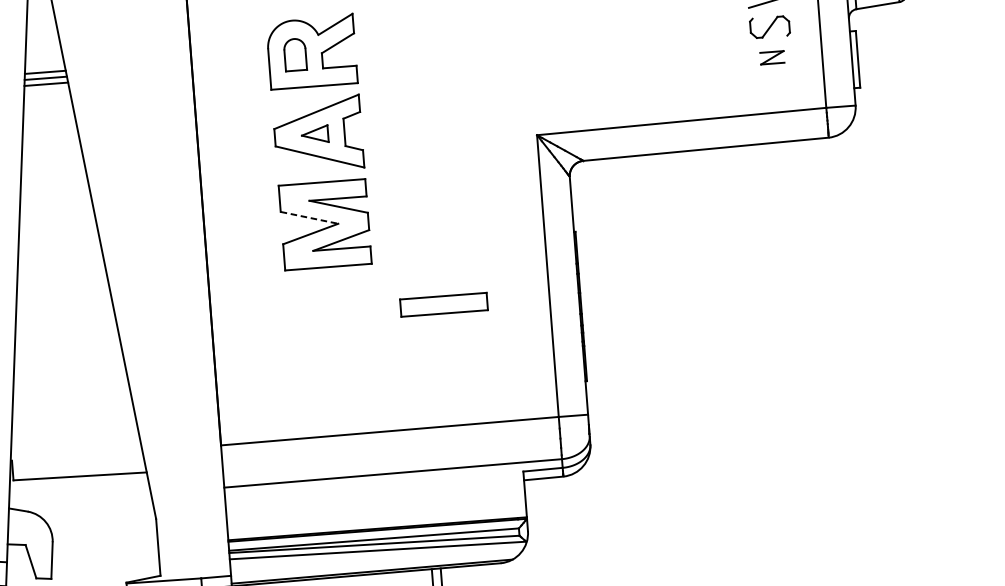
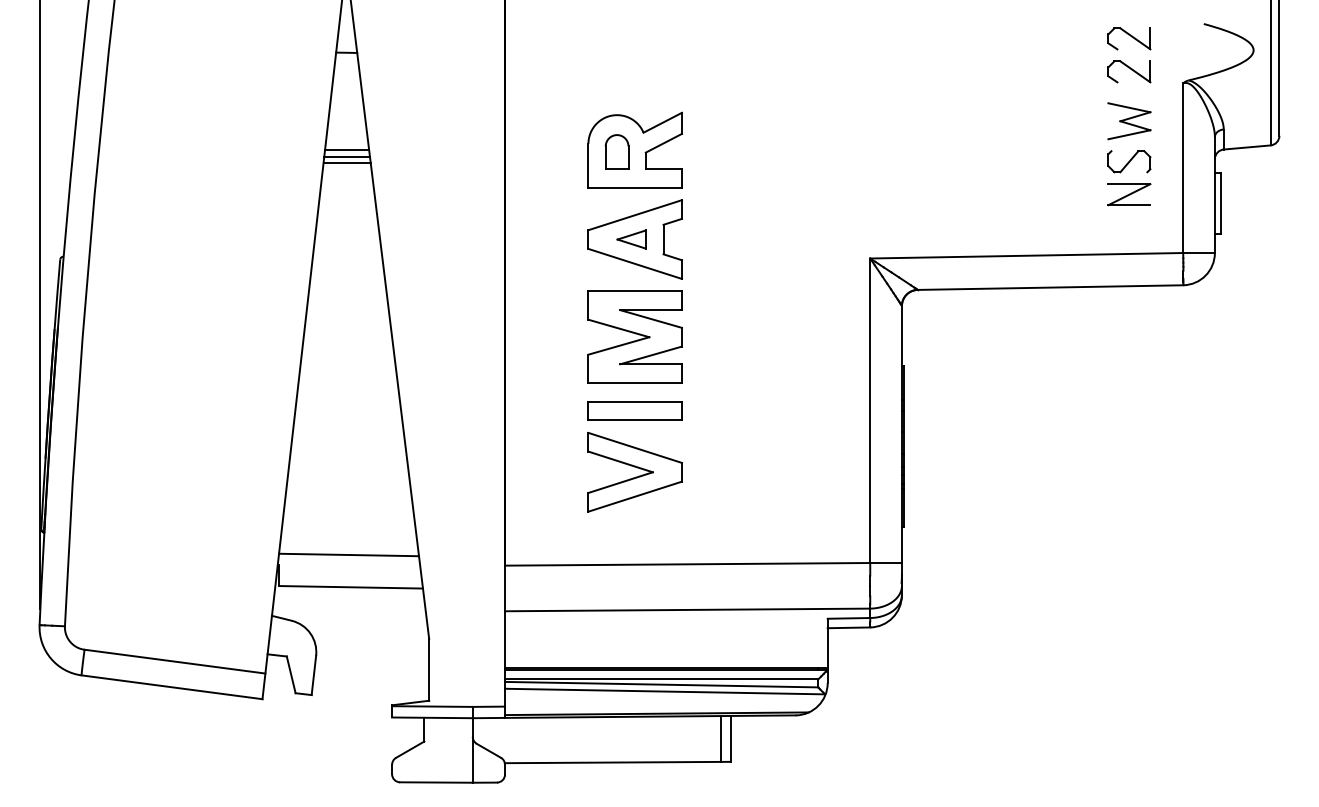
part: (772, 57) -> (1129, 194), size x1.67
line: (309, 217) -> (618, 328), dashed -> solid
part: (443, 304) -> (634, 410), moved
part: (334, 350) -> (634, 472), added
line: (76, 446) -> (349, 554), added

